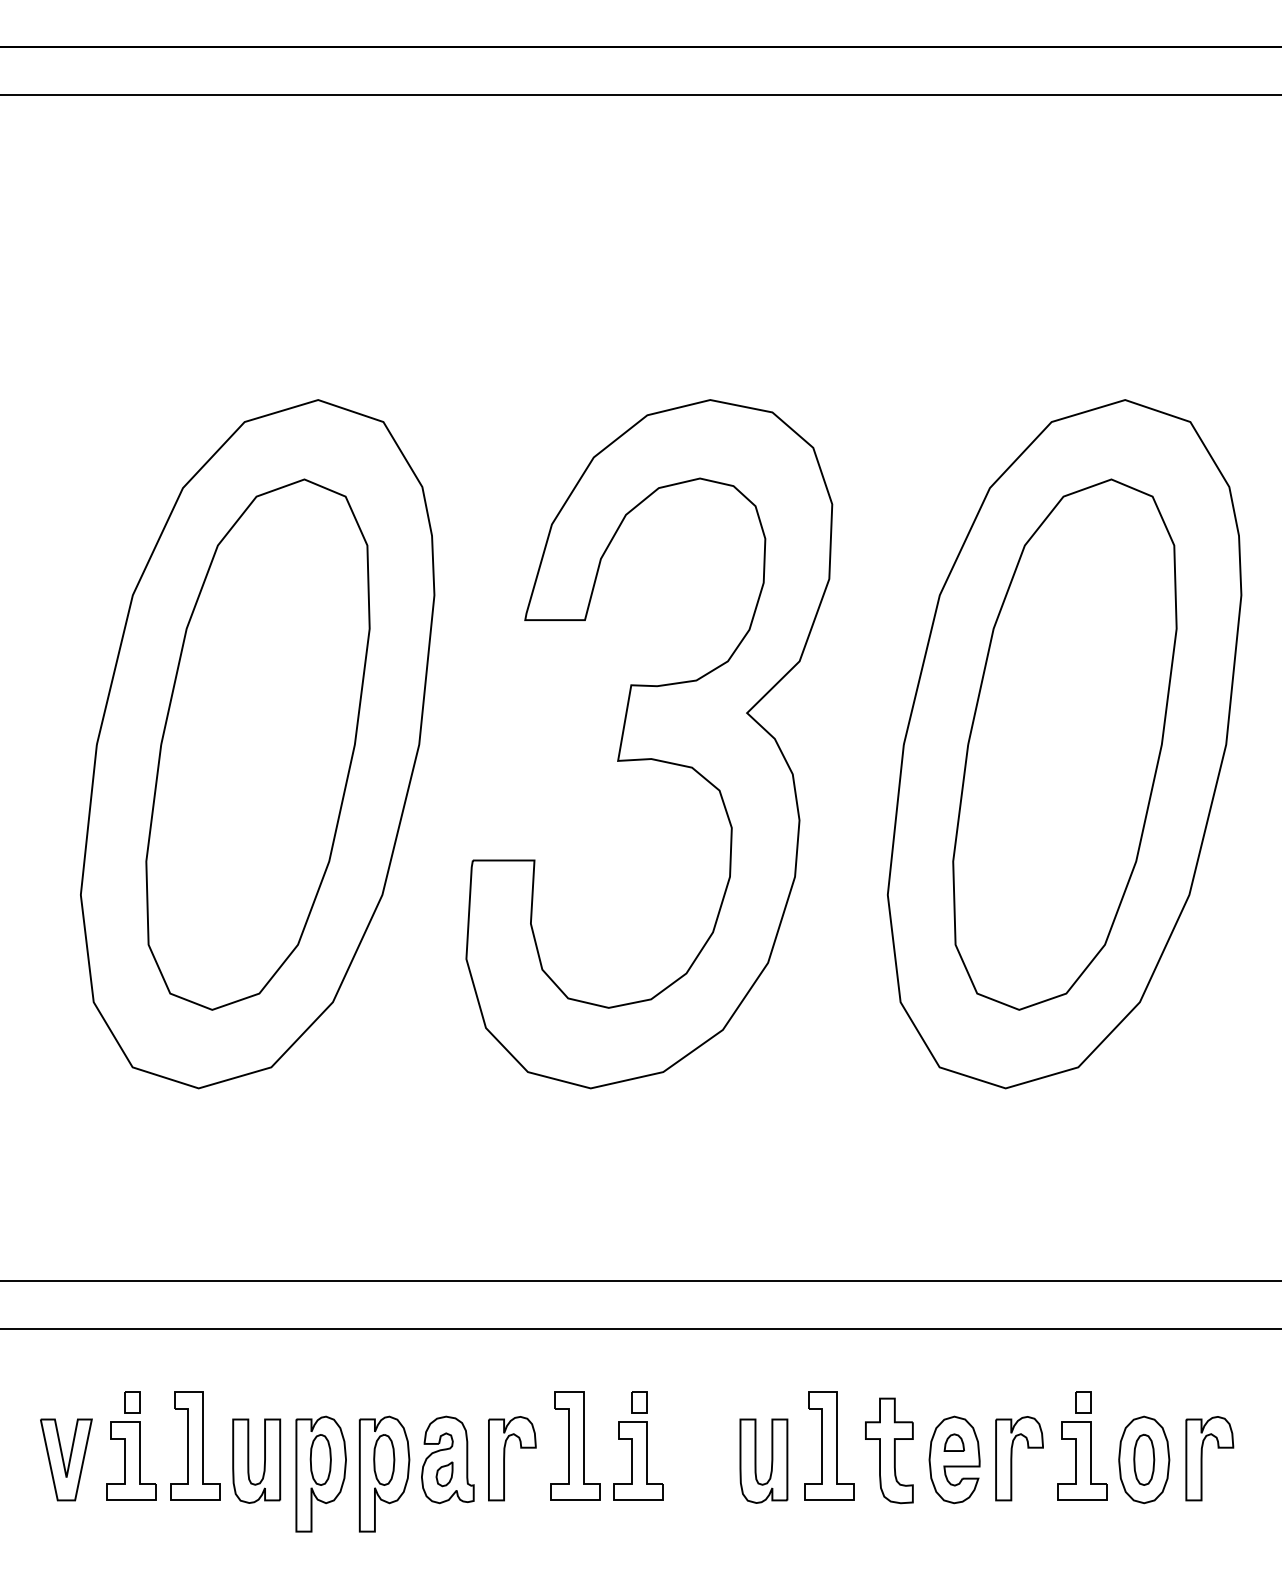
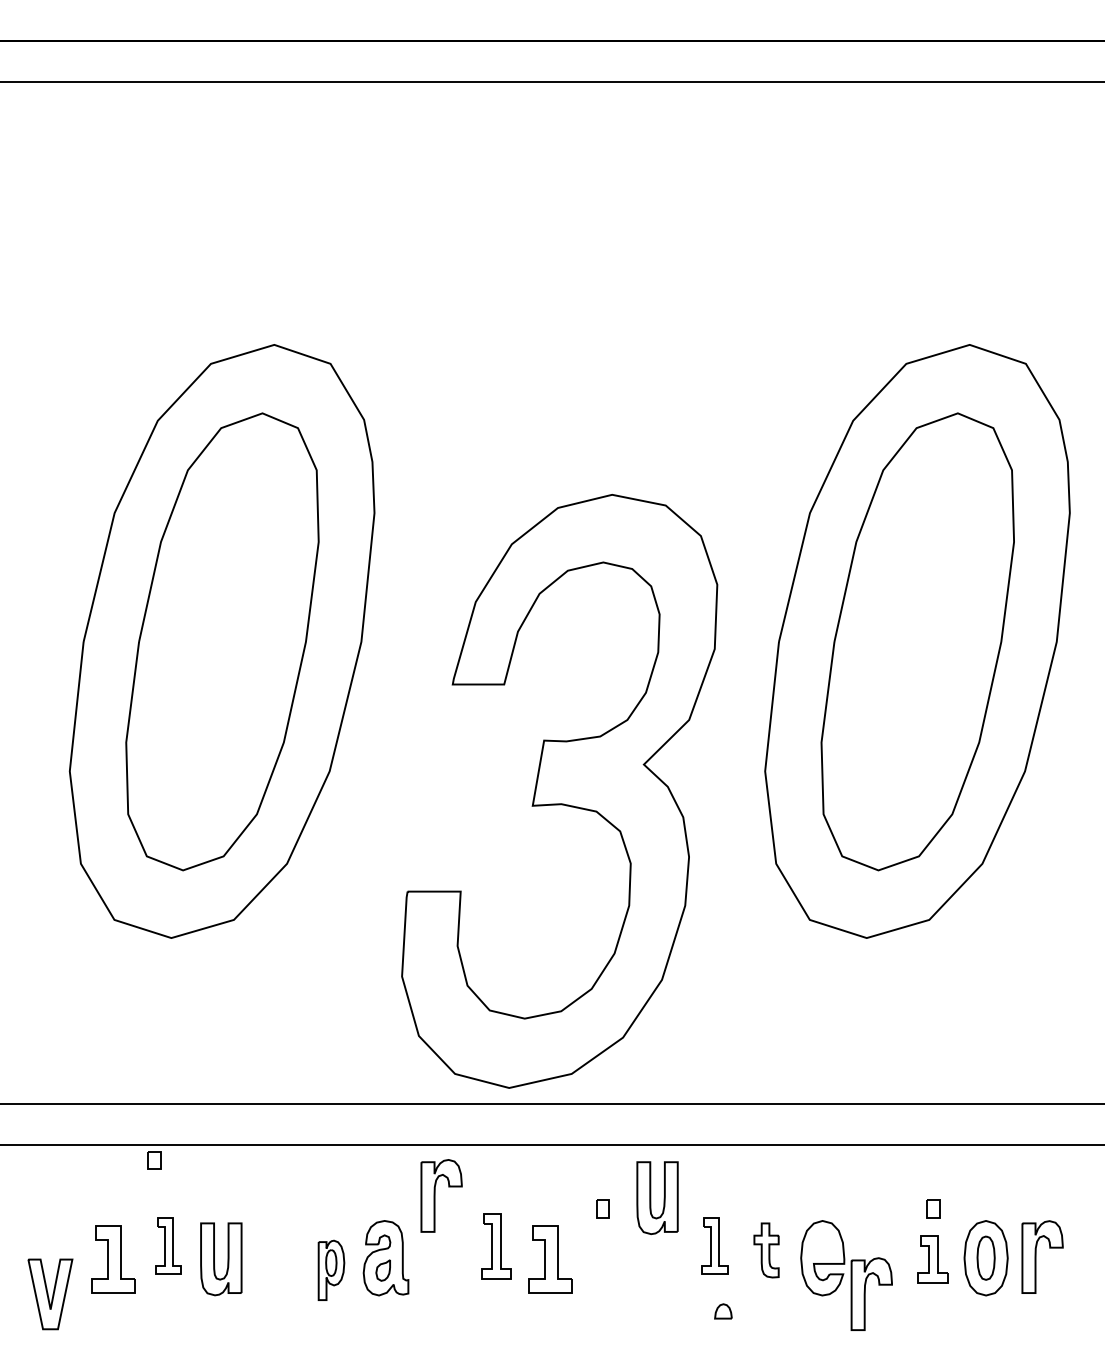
part: (649, 744) -> (559, 791), moved
part: (132, 1402) -> (154, 1160), moved
part: (639, 1402) -> (602, 1208), moved
part: (953, 1442) -> (722, 1311), moved
part: (195, 1445) -> (168, 1245), size x0.6
part: (575, 1445) -> (496, 1245), size x0.7
part: (829, 1445) -> (714, 1245), size x0.6
part: (889, 1450) -> (766, 1250), size x0.6
part: (505, 1457) -> (435, 1194), moved
part: (1012, 1458) -> (865, 1294), moved
part: (66, 1459) -> (50, 1294), moved
part: (756, 1460) -> (651, 1197), moved
part: (1082, 1460) -> (932, 1258), size x0.7
part: (320, 1473) -> (276, 1269), removed
part: (384, 1473) -> (331, 1269), size x0.6

